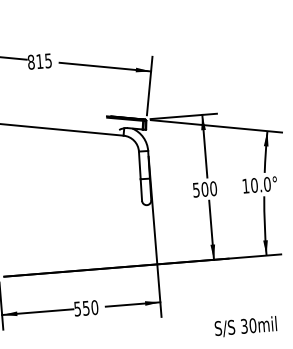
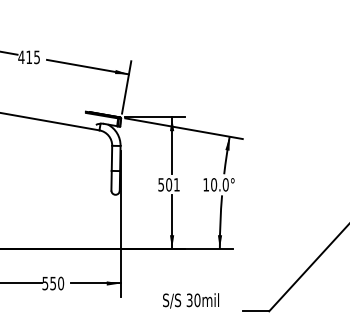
text: (31, 62) -> (21, 57), 815 -> 415
text: (213, 188) -> (176, 184), 500 -> 501
text: (245, 326) -> (190, 300), moved

